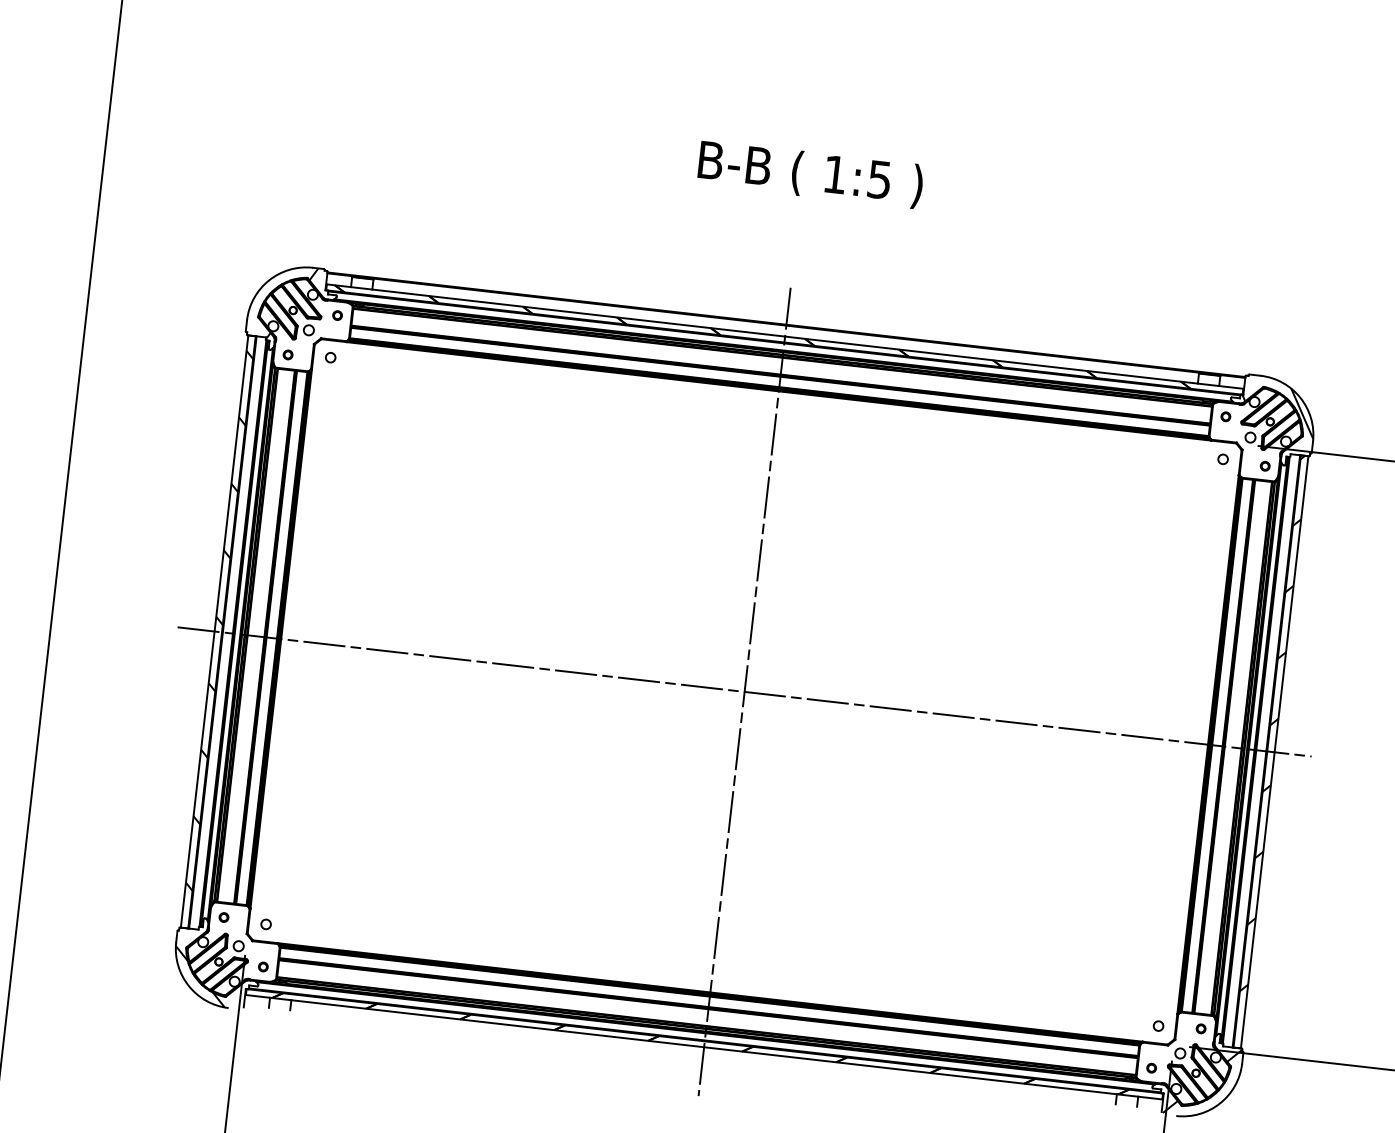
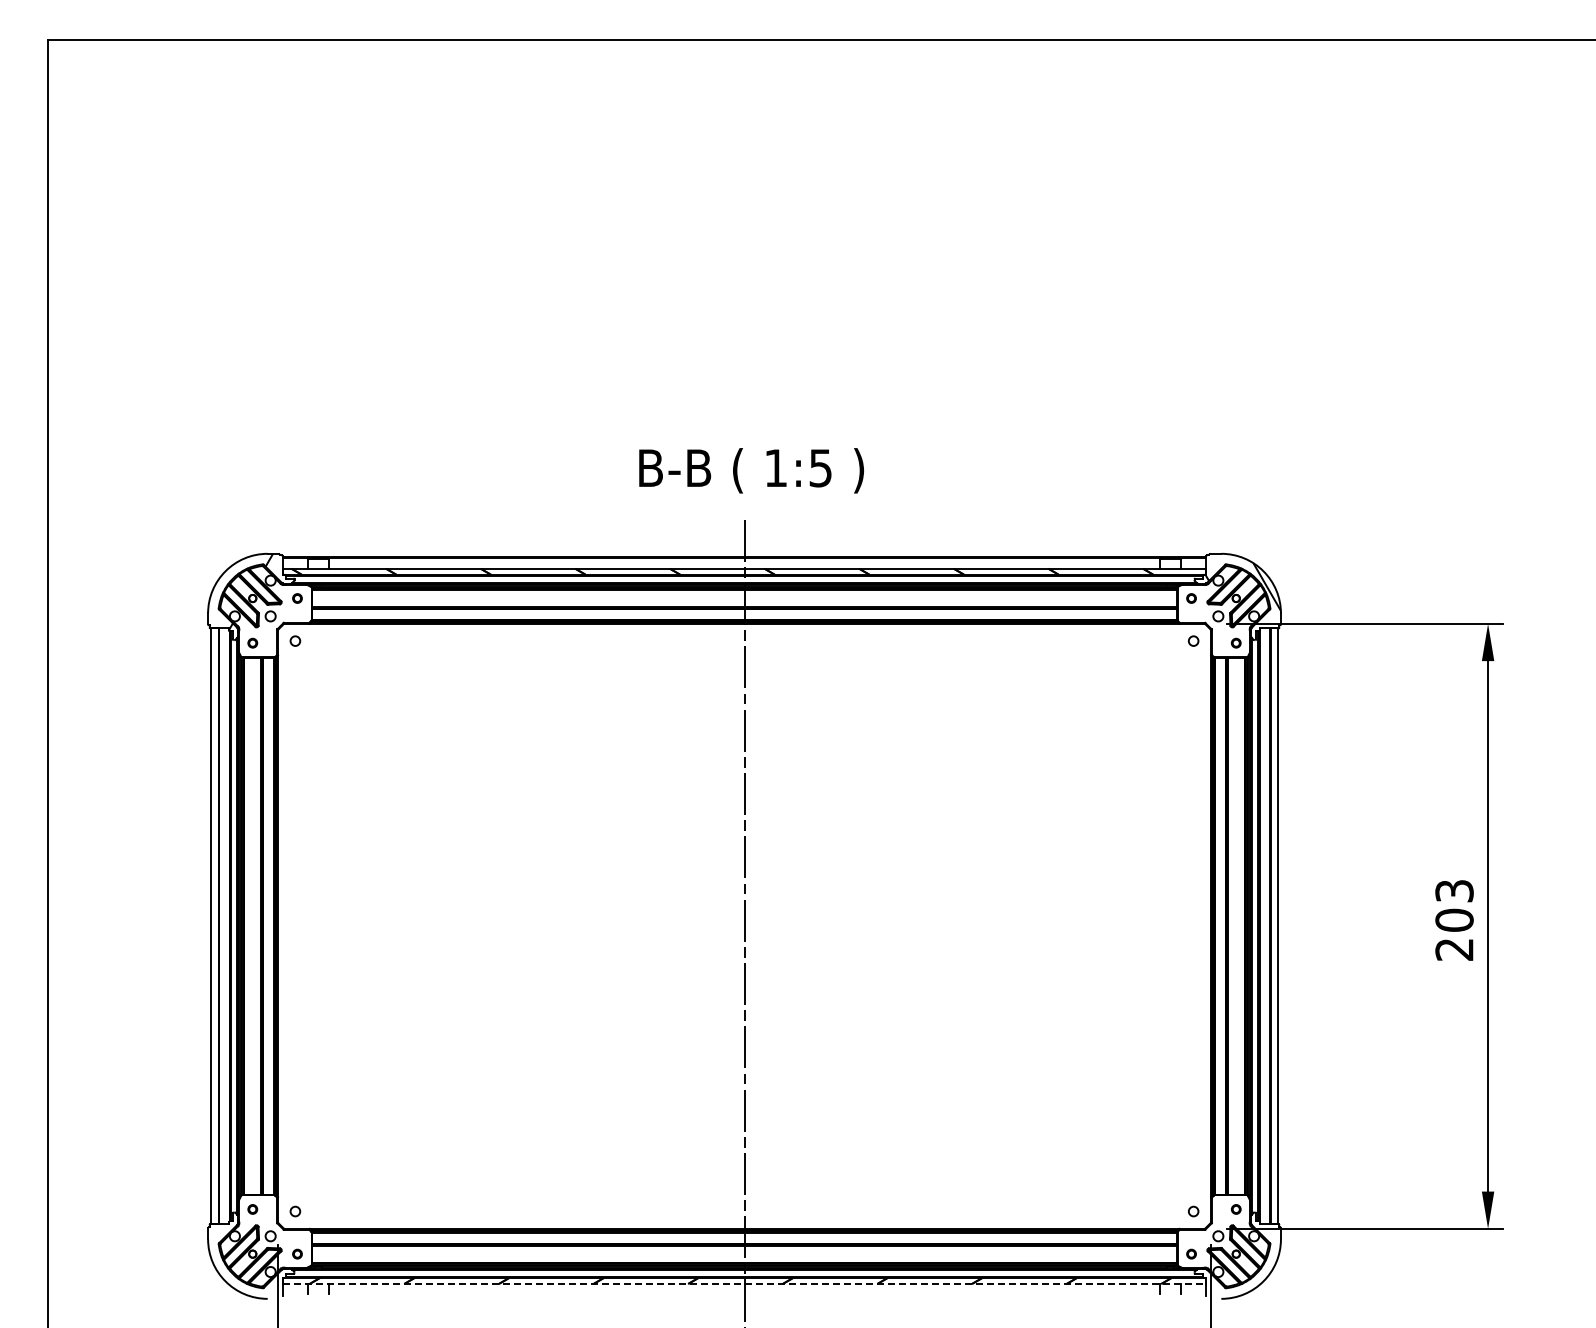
text: (810, 174) -> (751, 470), moved
hatch: (219, 620) -> (214, 914), removed
line: (744, 692) -> (744, 926), removed
hatch: (1273, 723) -> (1273, 897), removed
hatch: (199, 976) -> (235, 1270), removed
line: (705, 1046) -> (745, 1283), solid -> dashed
hatch: (1202, 1081) -> (1243, 1261), removed

